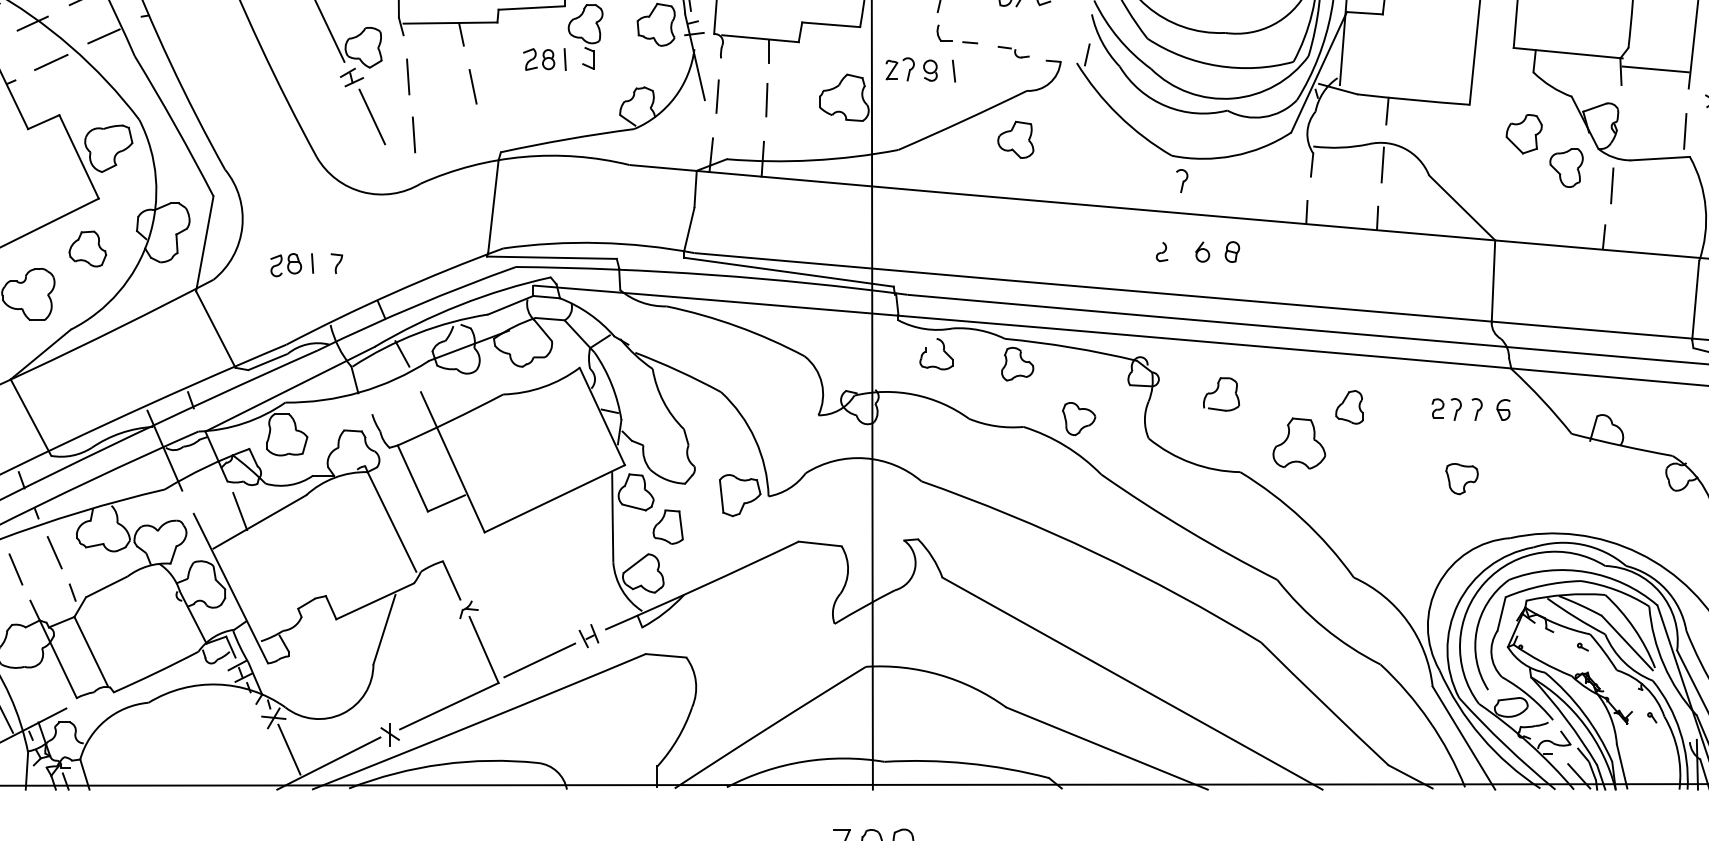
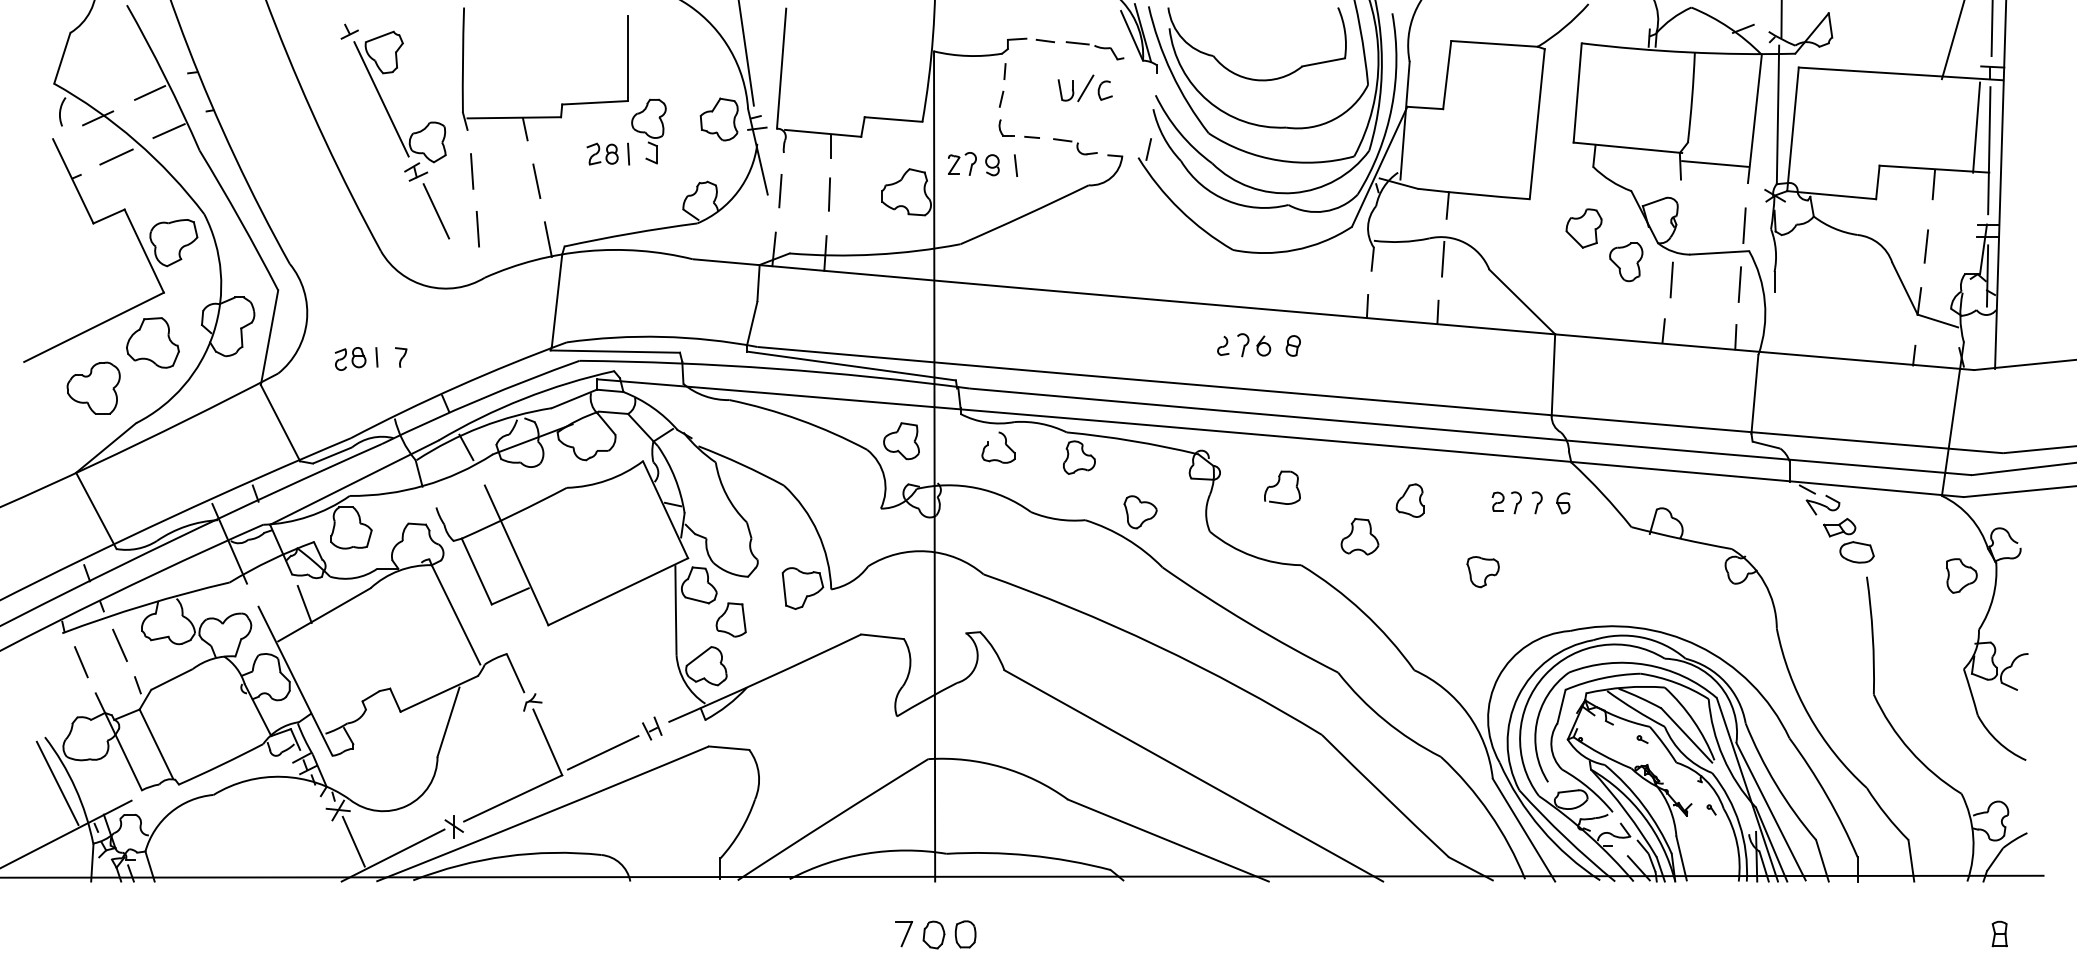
part: (1013, 51) -> (1075, 146), size x1.43
part: (1015, 140) -> (901, 441), moved
line: (483, 145) -> (547, 239), added
part: (1182, 181) -> (1243, 345), moved
line: (1680, 190) -> (1739, 284), added
line: (1676, 243) -> (1735, 337), added
part: (87, 248) -> (152, 342), size x1.43
part: (1298, 443) -> (1359, 536), size x0.71
part: (1461, 479) -> (1482, 572), moved

